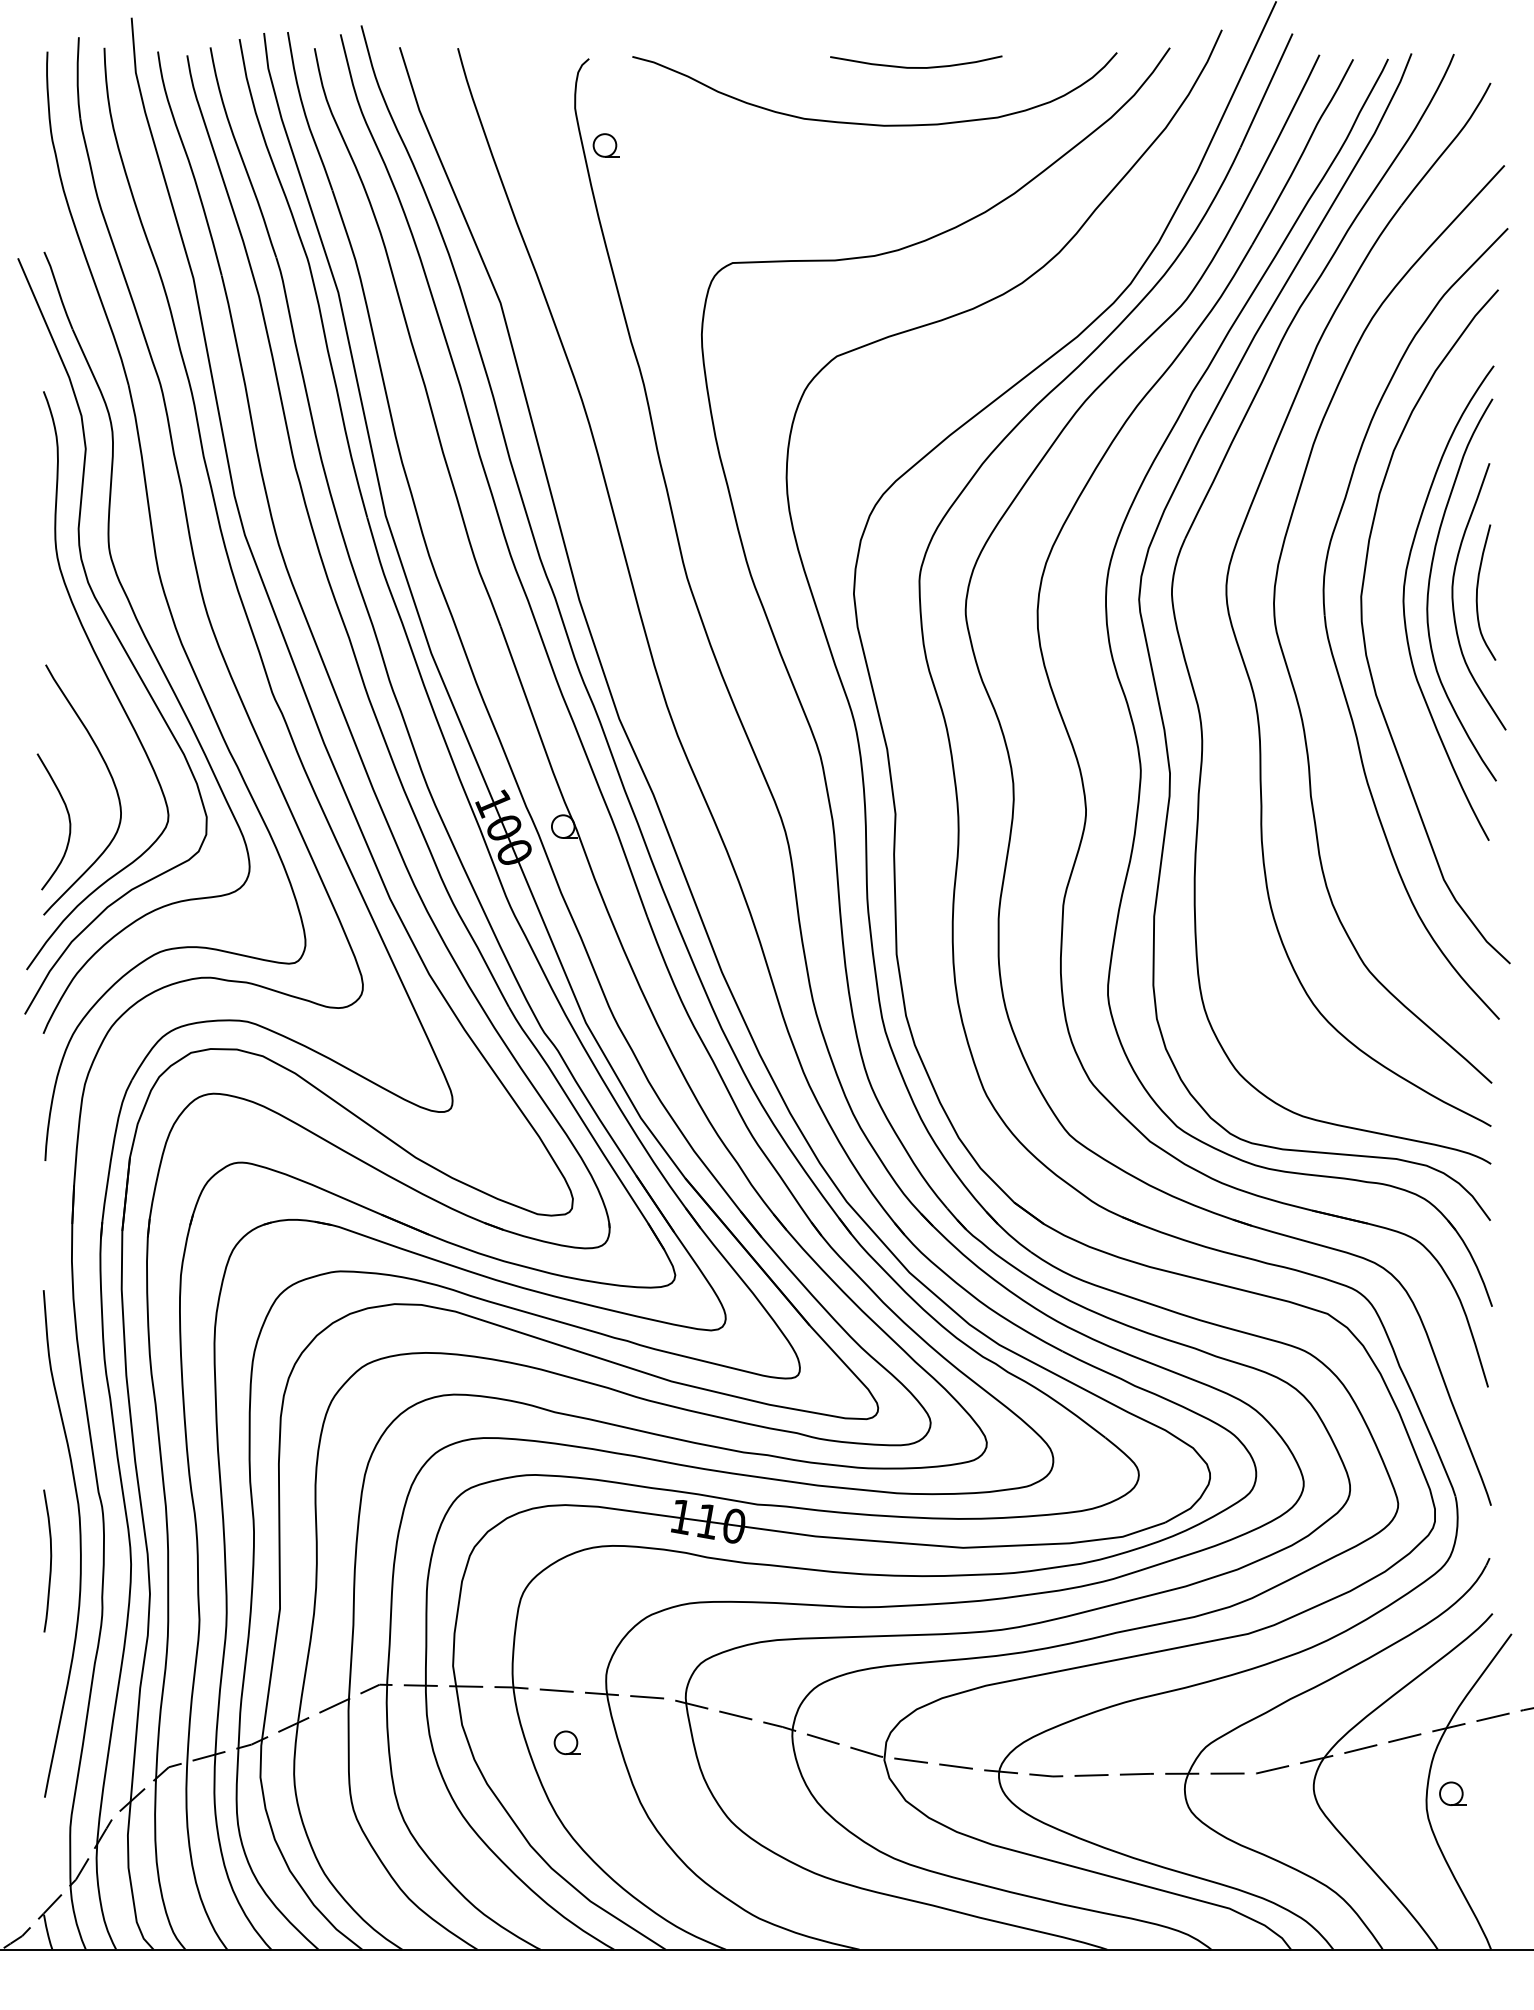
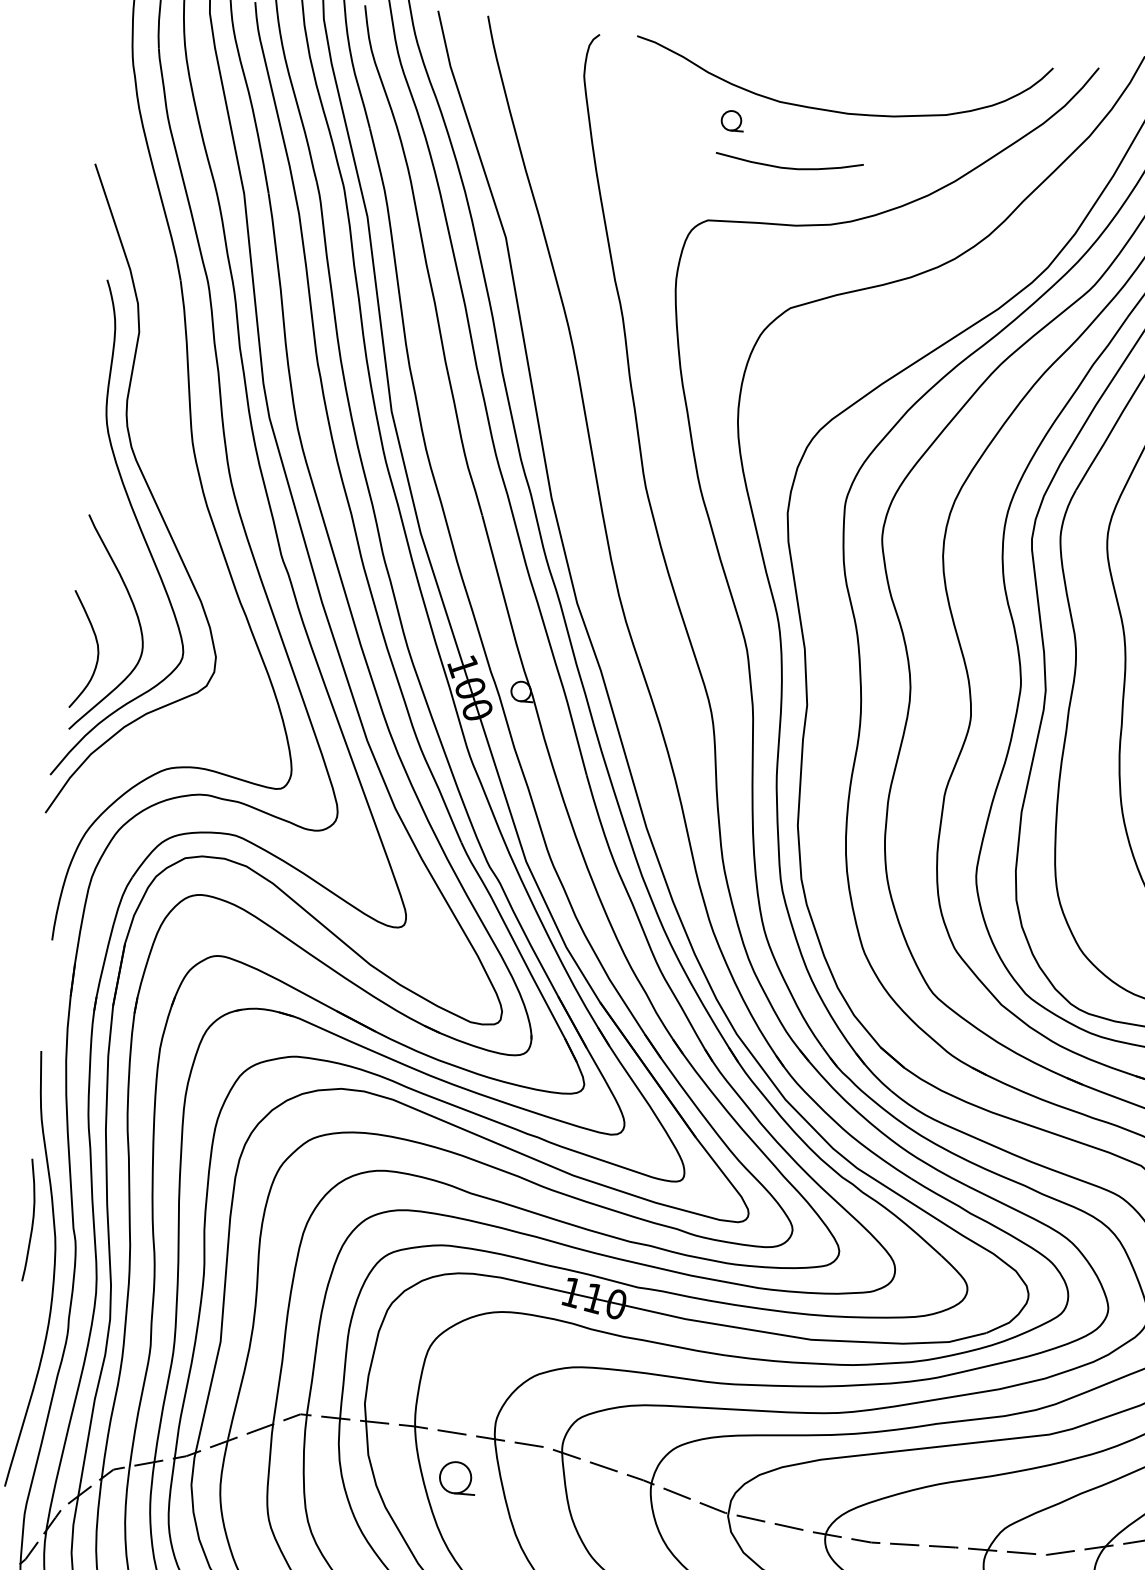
curve: (916, 67) -> (789, 168), moved
part: (605, 145) -> (731, 120), moved
part: (146, 642) -> (177, 502), removed
curve: (50, 1560) -> (32, 1220), moved
part: (566, 1742) -> (456, 1477), size x1.6

